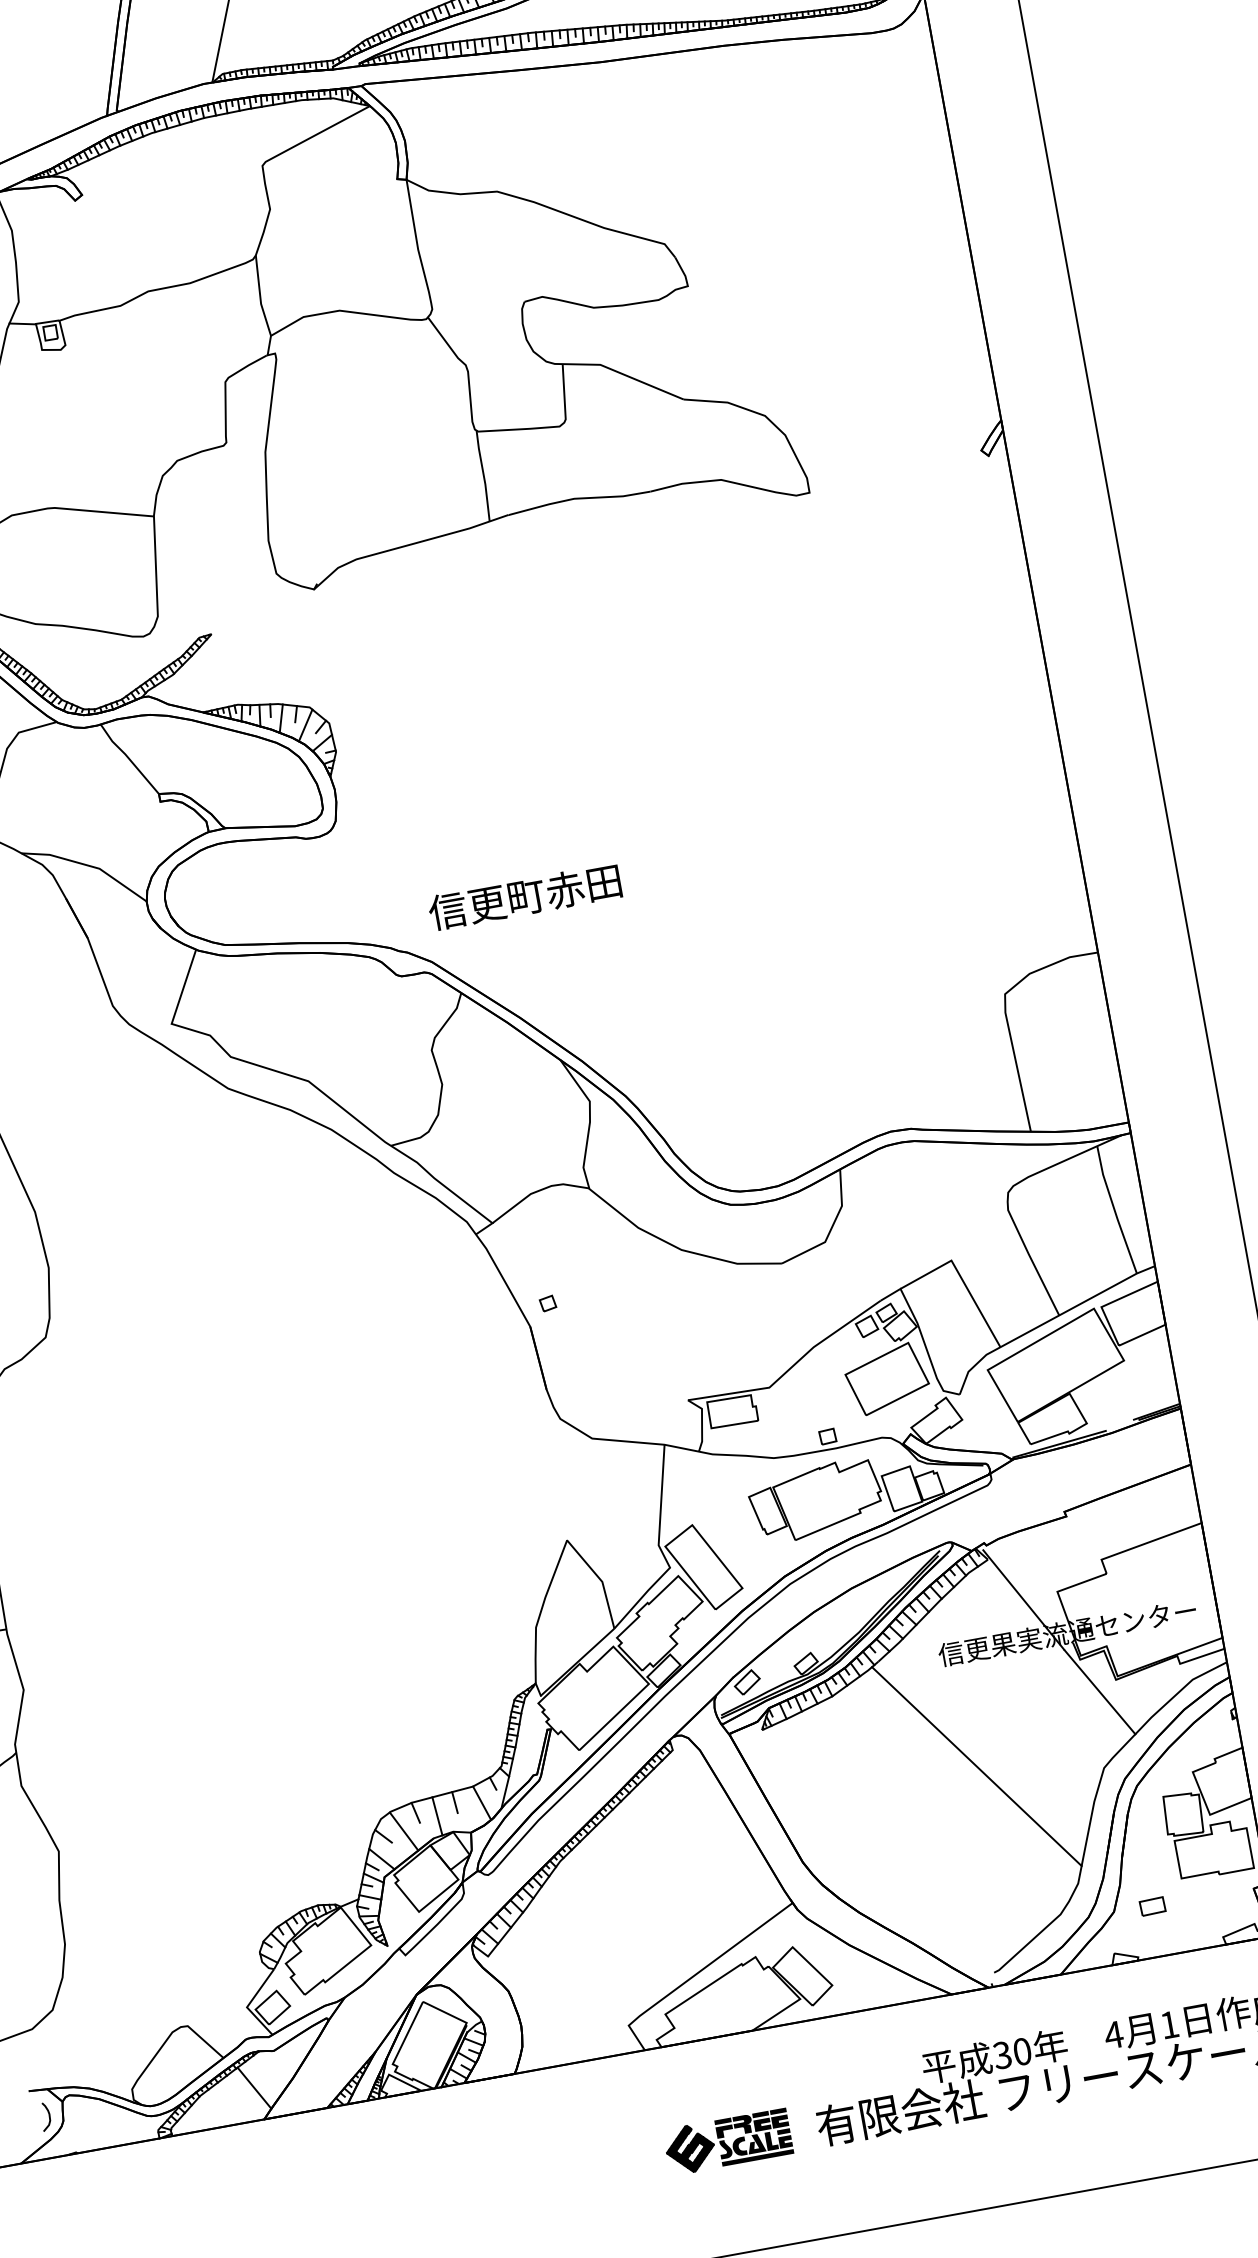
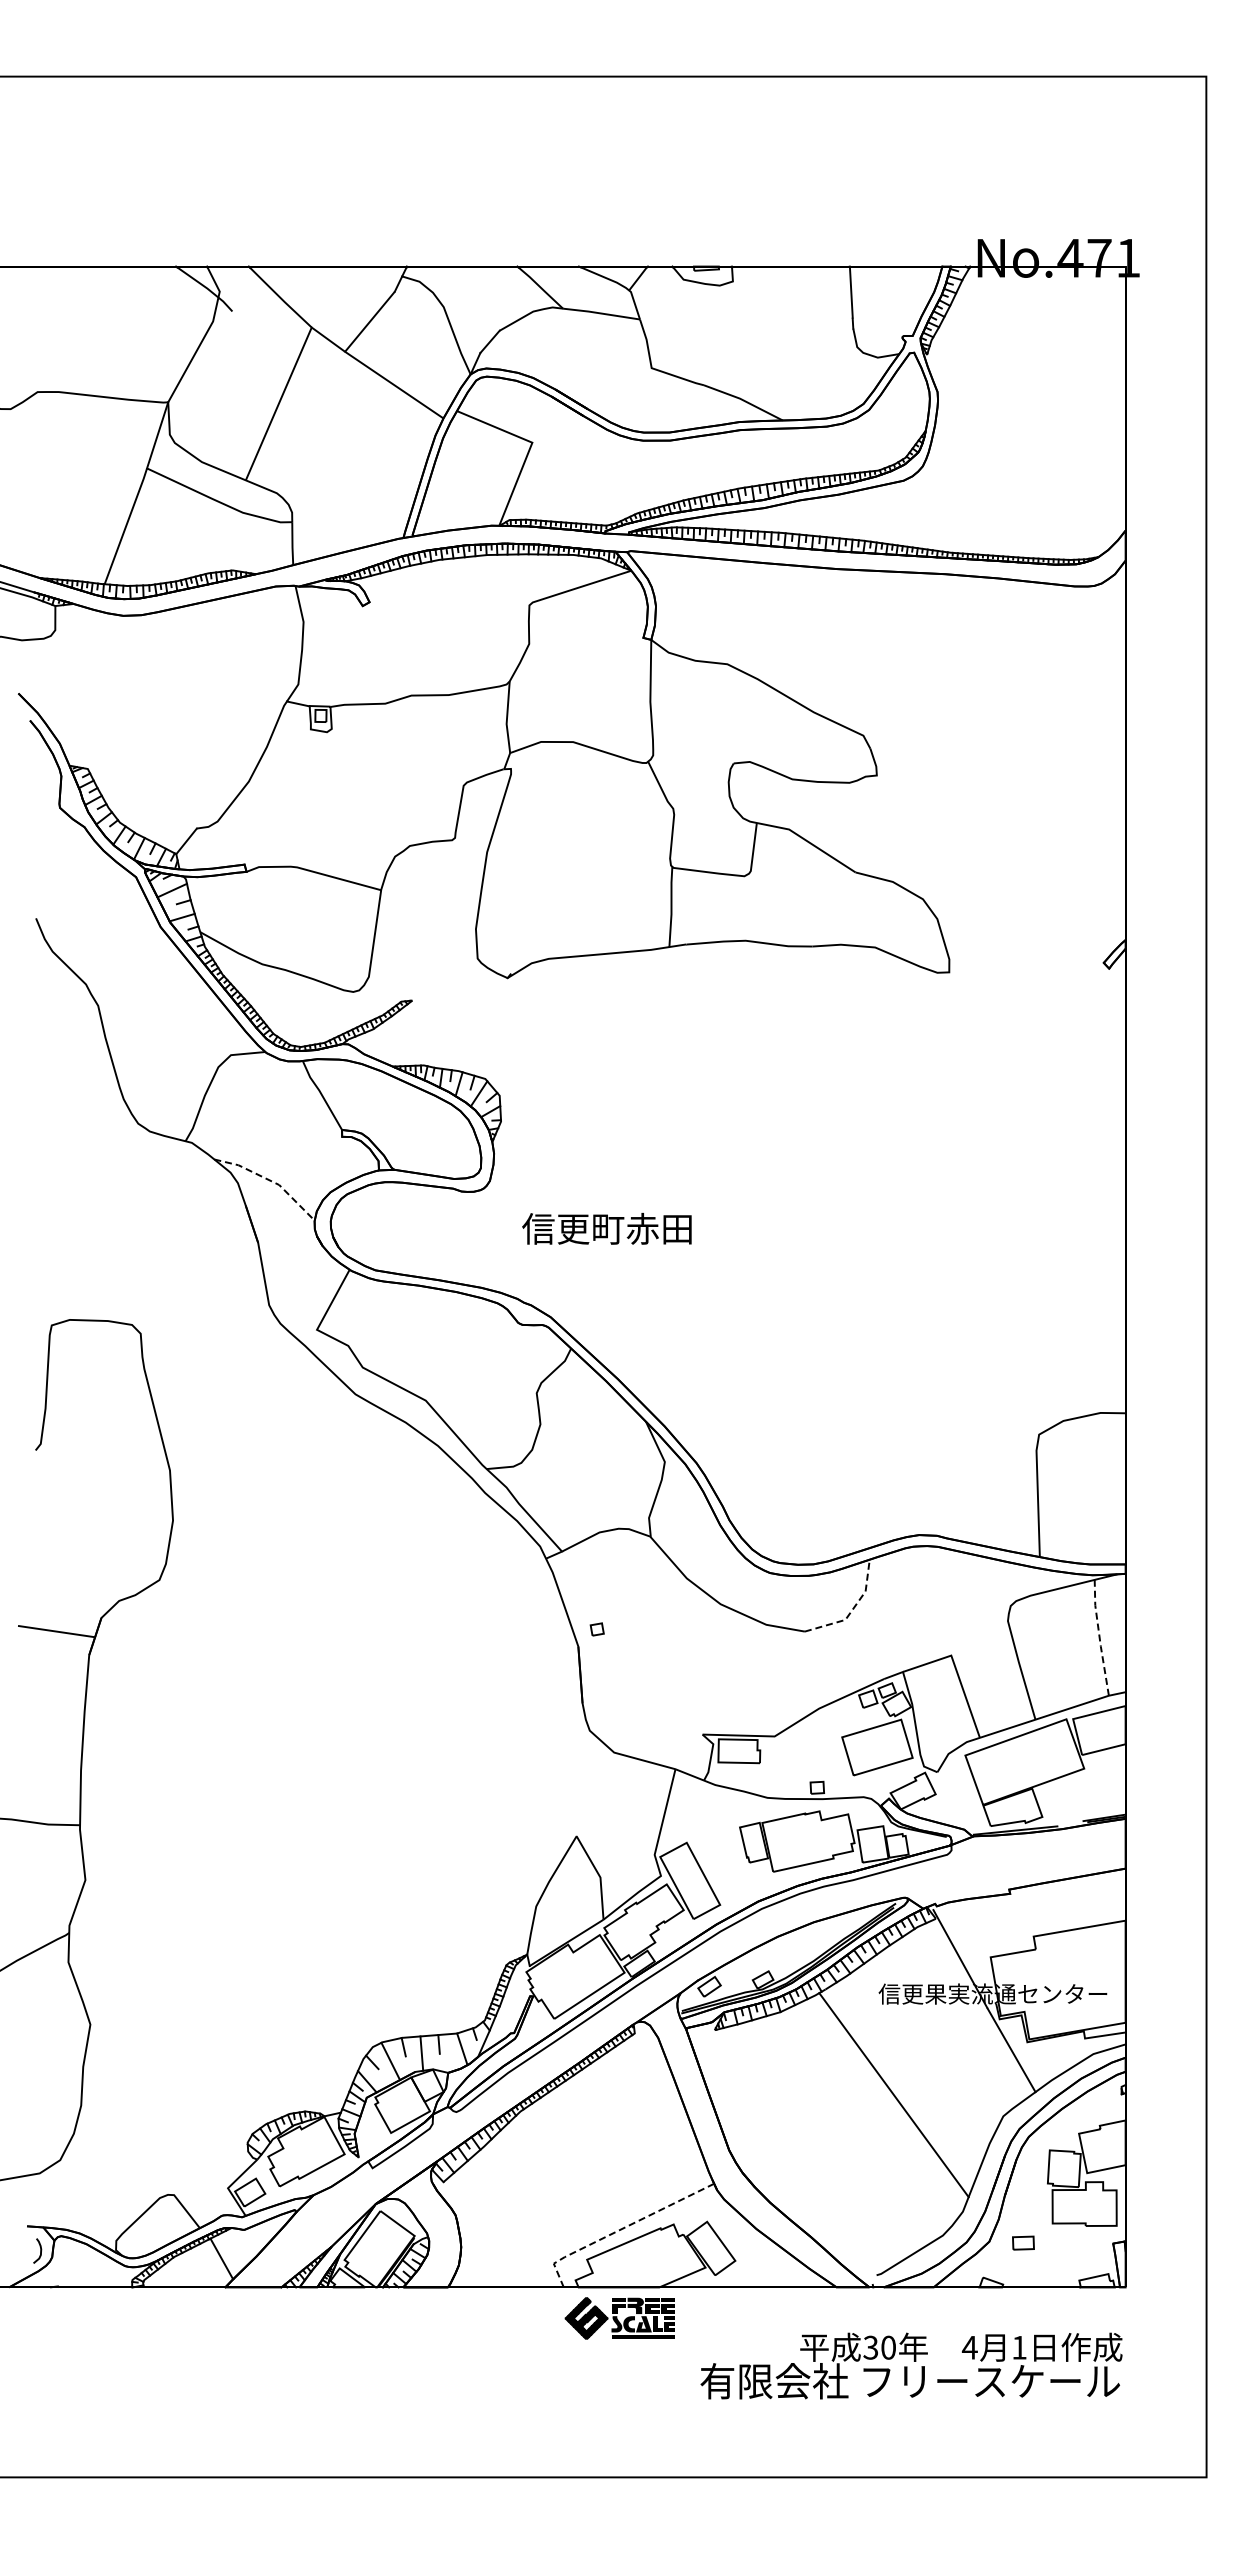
line: (88, 865) -> (270, 1180), solid -> dashed
text: (524, 896) -> (606, 1228), moved
line: (1114, 1209) -> (1099, 1637), solid -> dashed
line: (831, 1230) -> (852, 1610), solid -> dashed
line: (697, 1973) -> (621, 2229), solid -> dashed
part: (727, 2142) -> (619, 2318), moved

